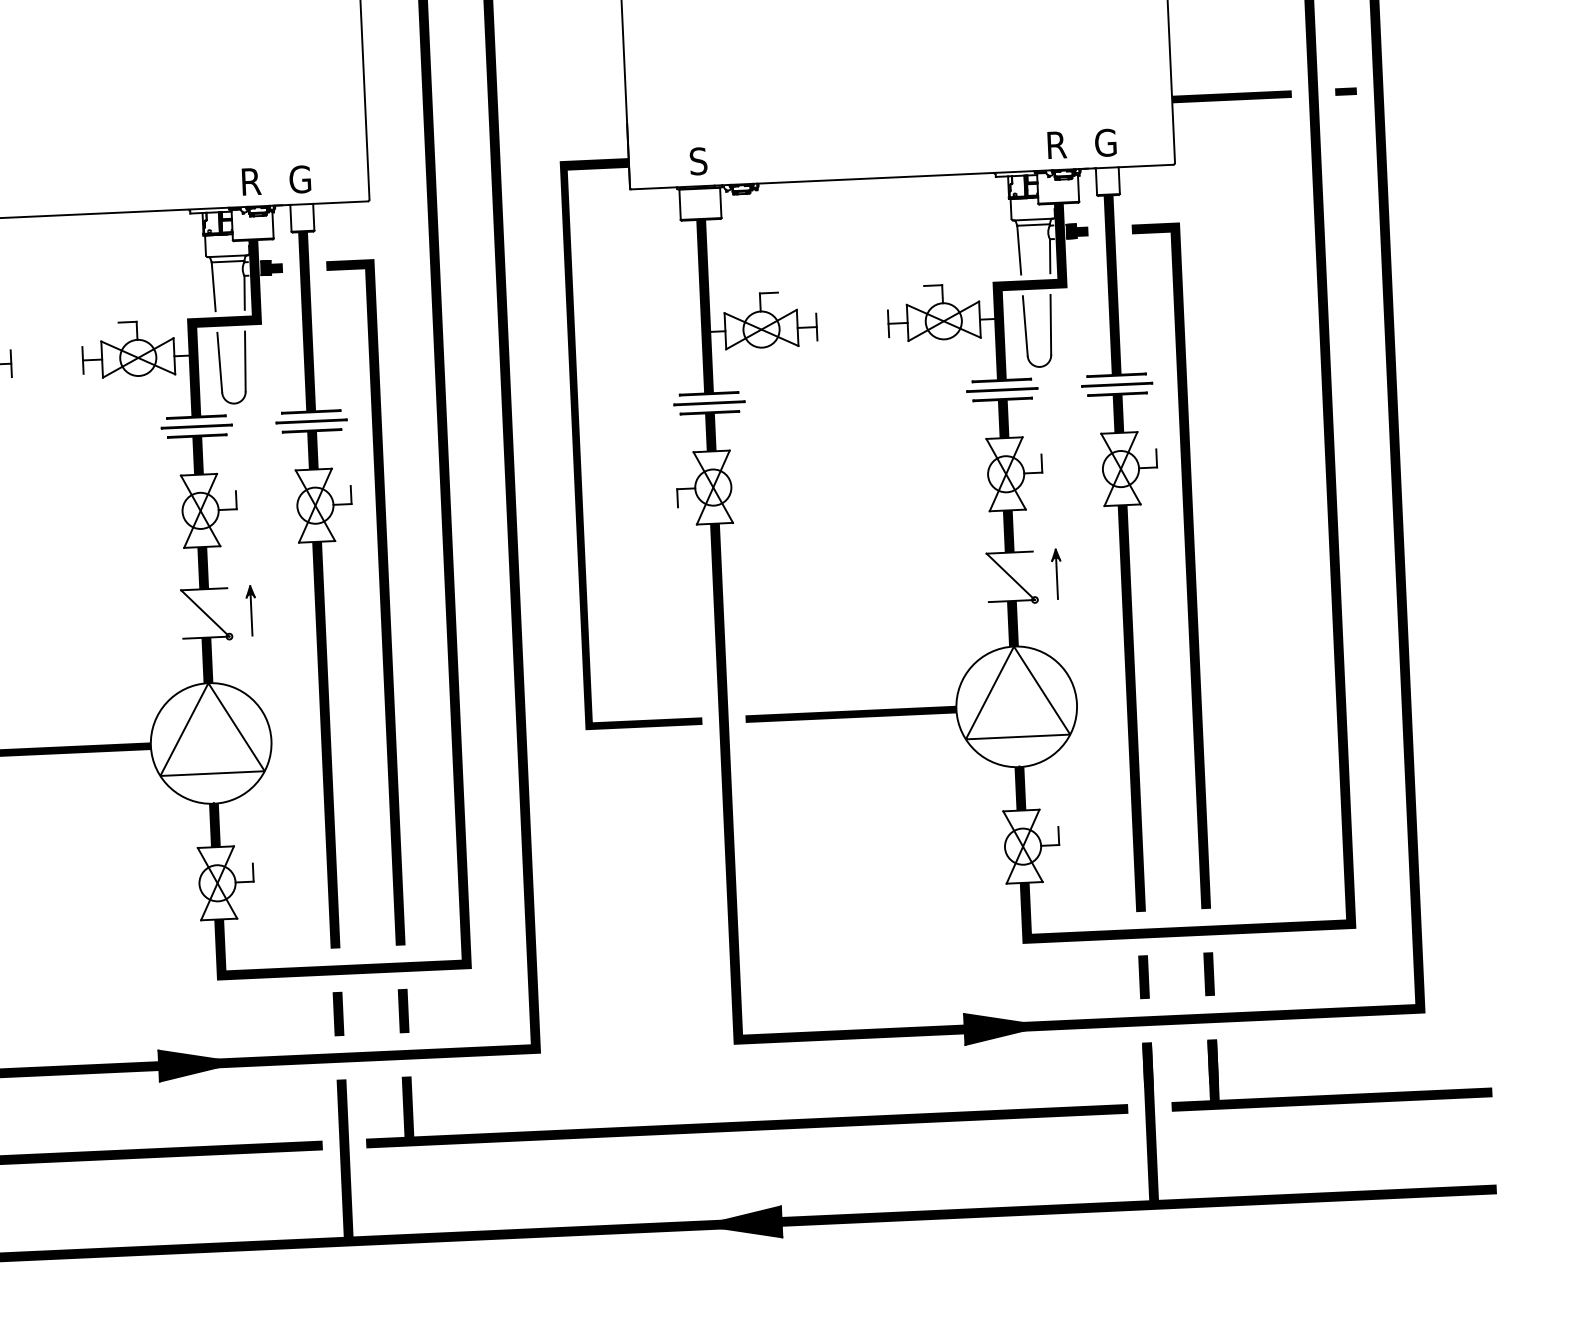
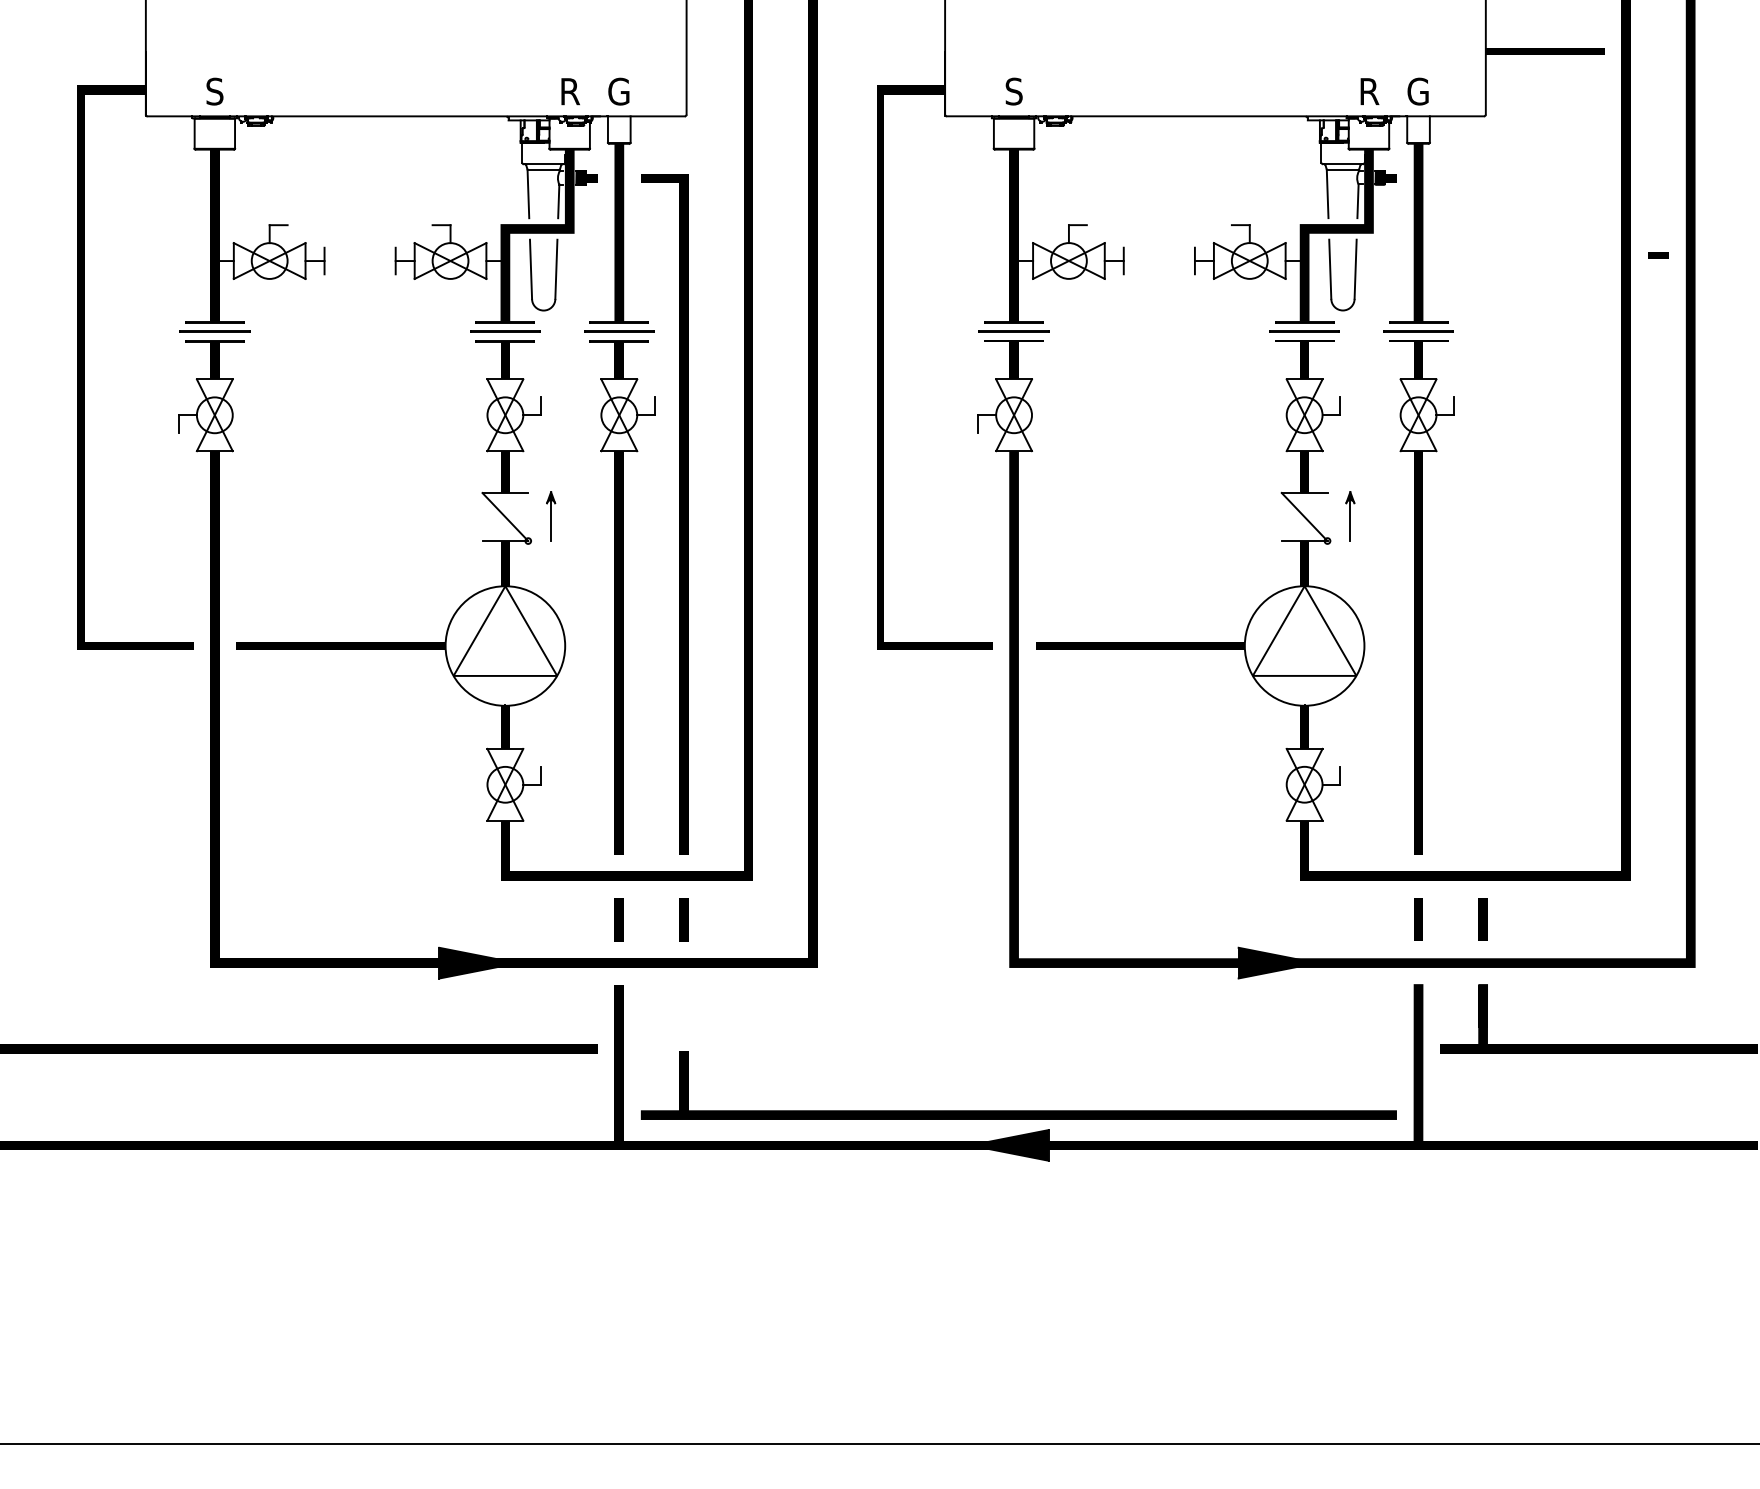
line: (1346, 91) -> (1658, 255), moved
line: (1185, 566) -> (1478, 514), removed
part: (746, 1121) -> (1018, 1110), moved

